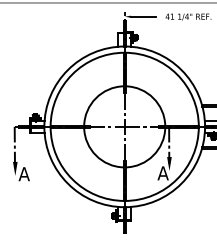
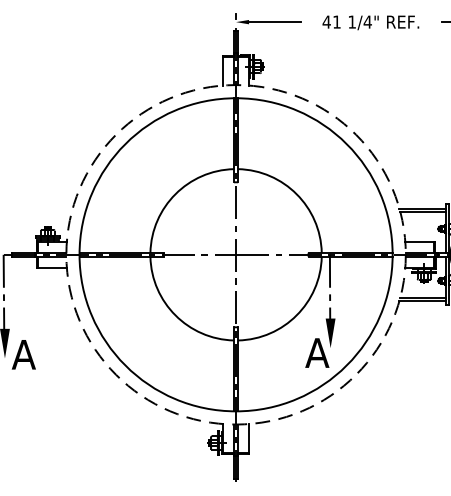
circle: (124, 126) -> (235, 254), solid -> dashed

